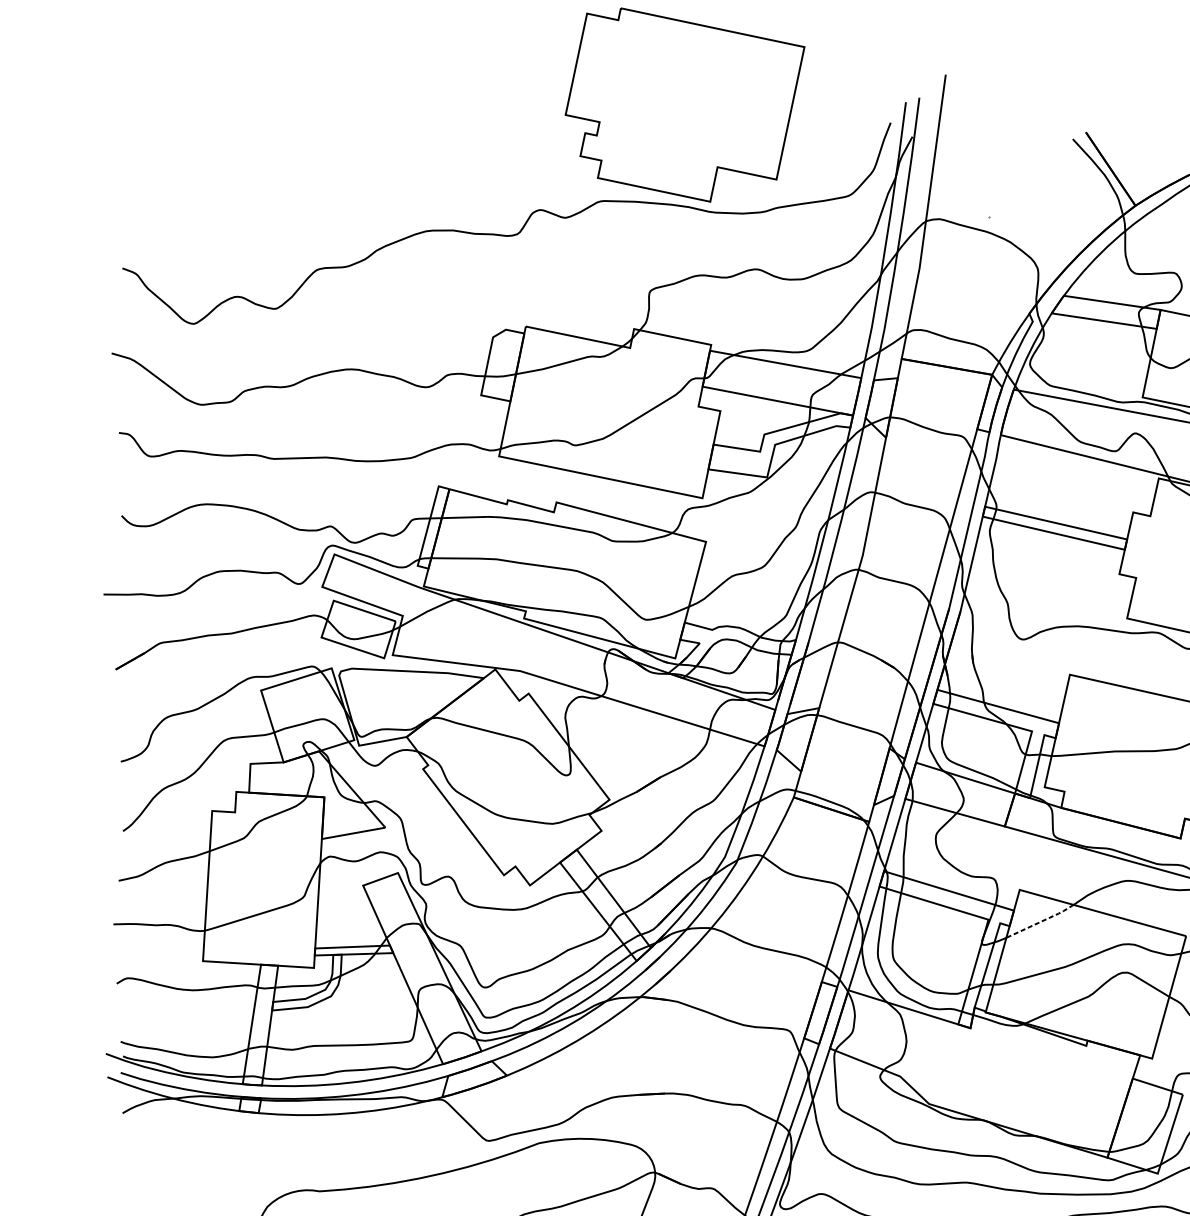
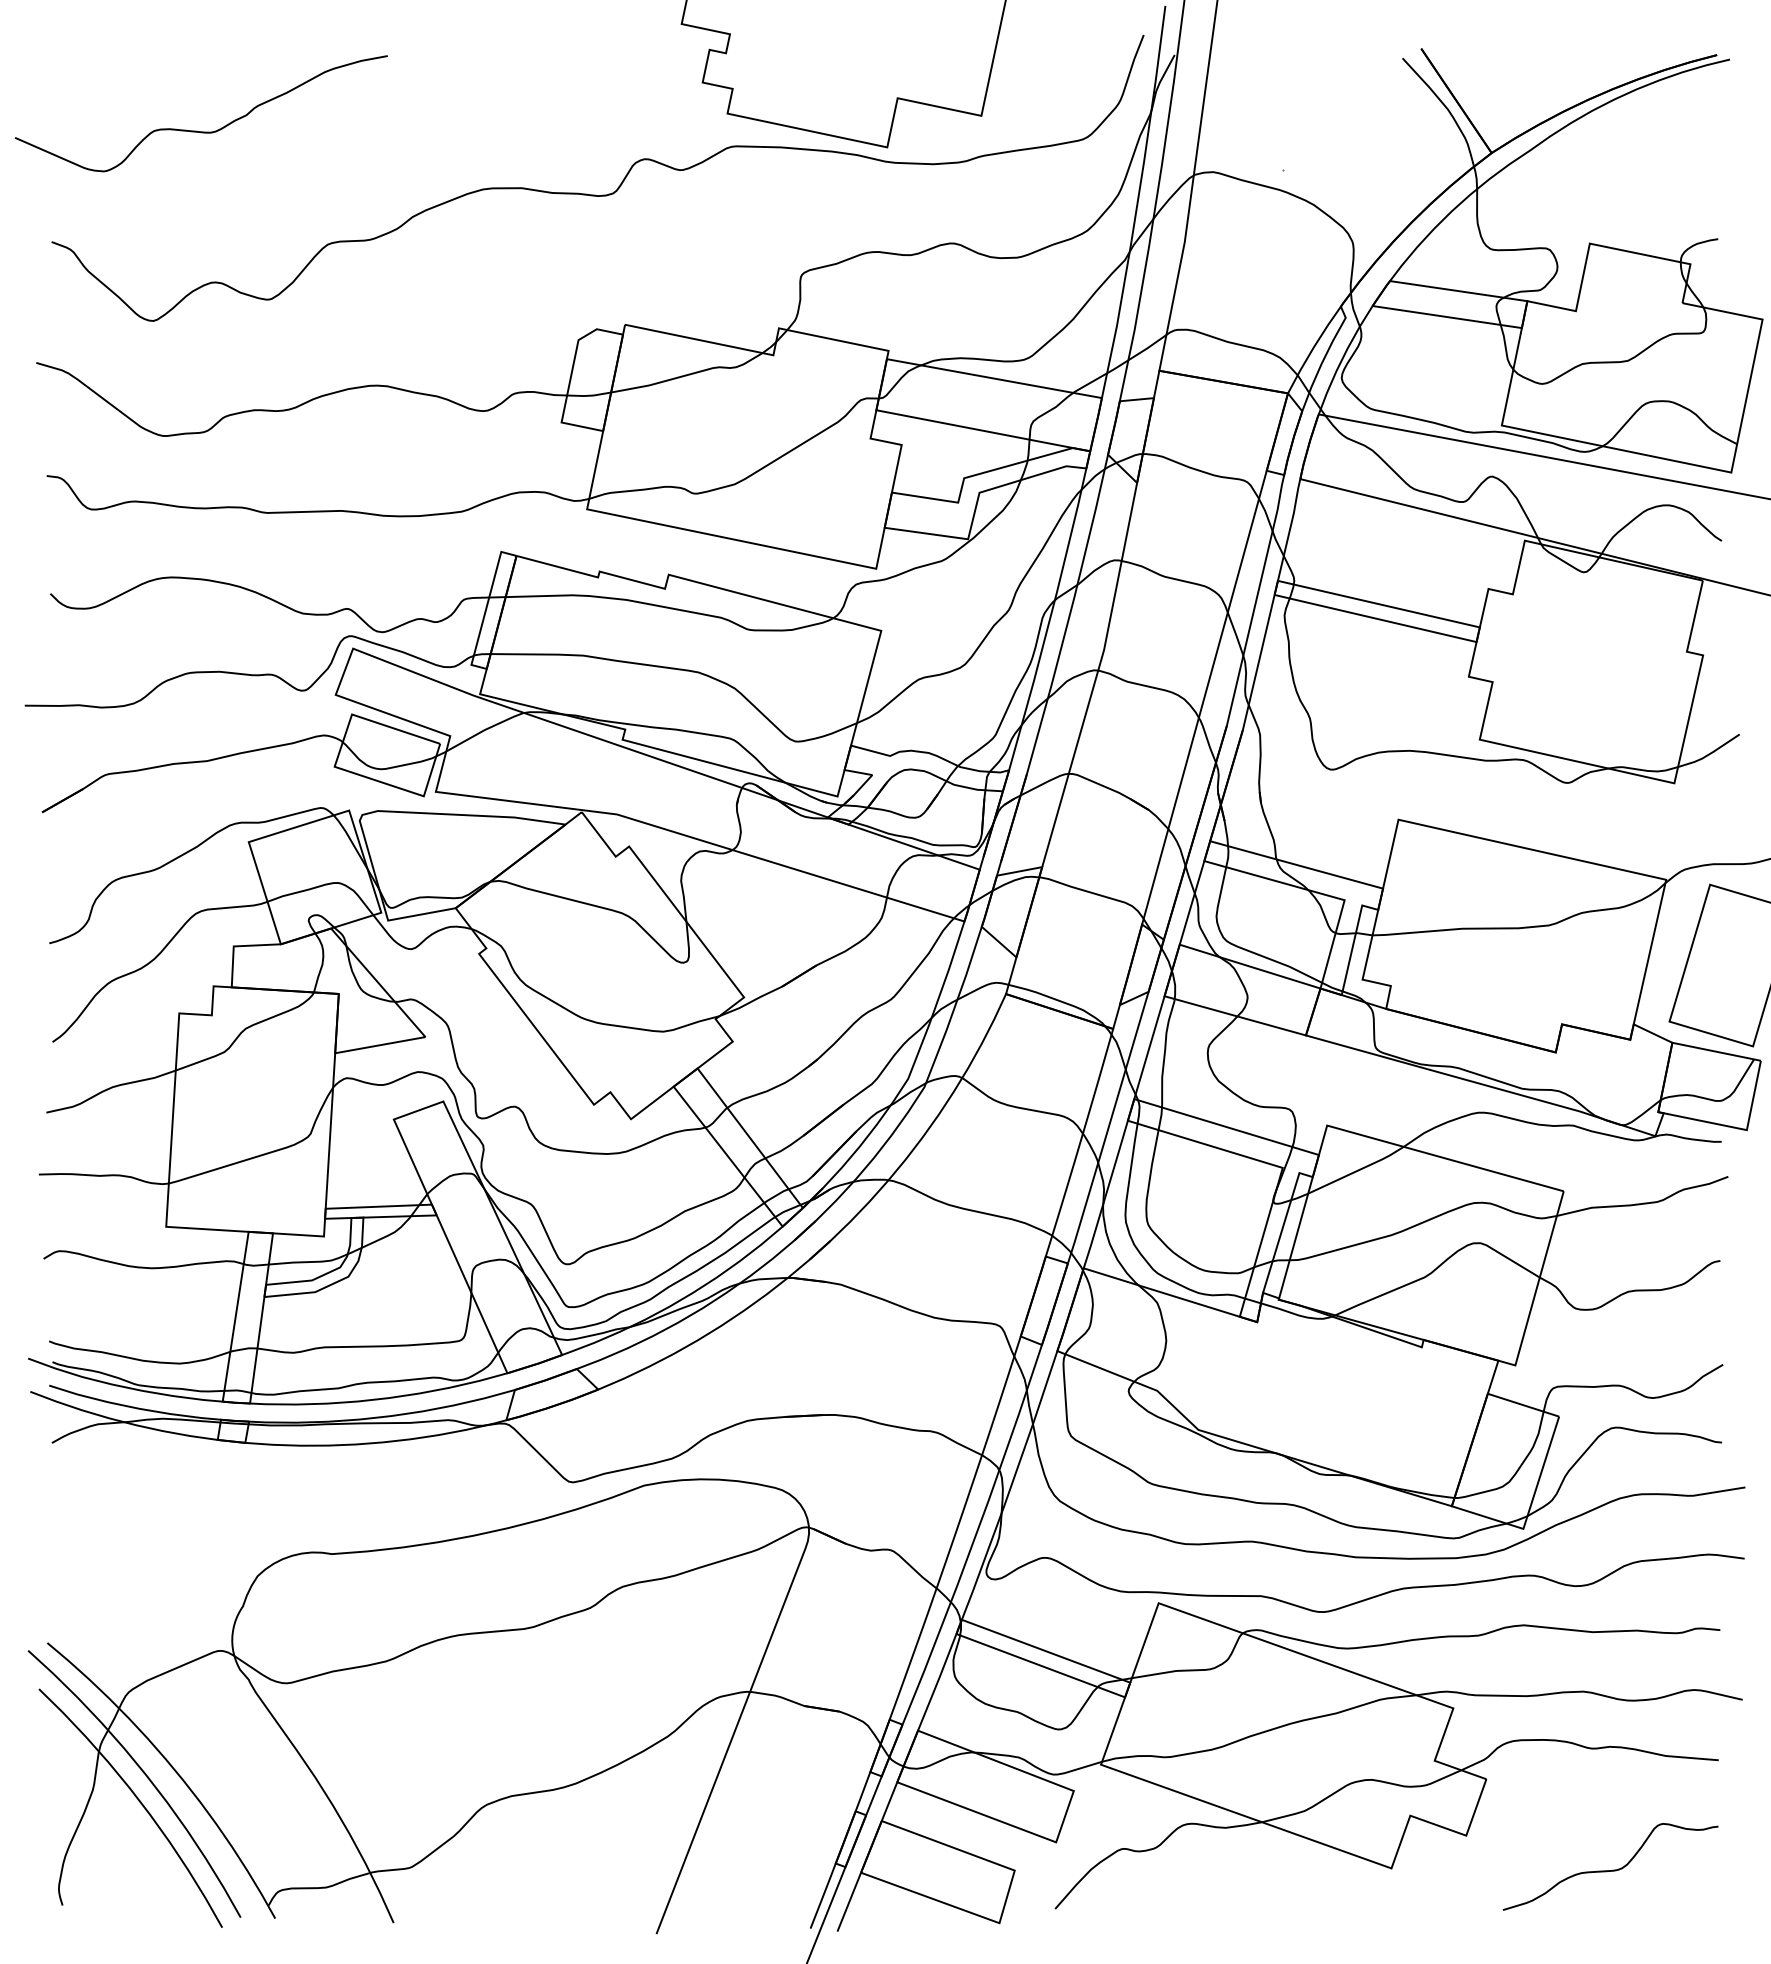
curve: (224, 189) -> (196, 130), added
line: (1041, 921) -> (1358, 1170), dashed -> solid

